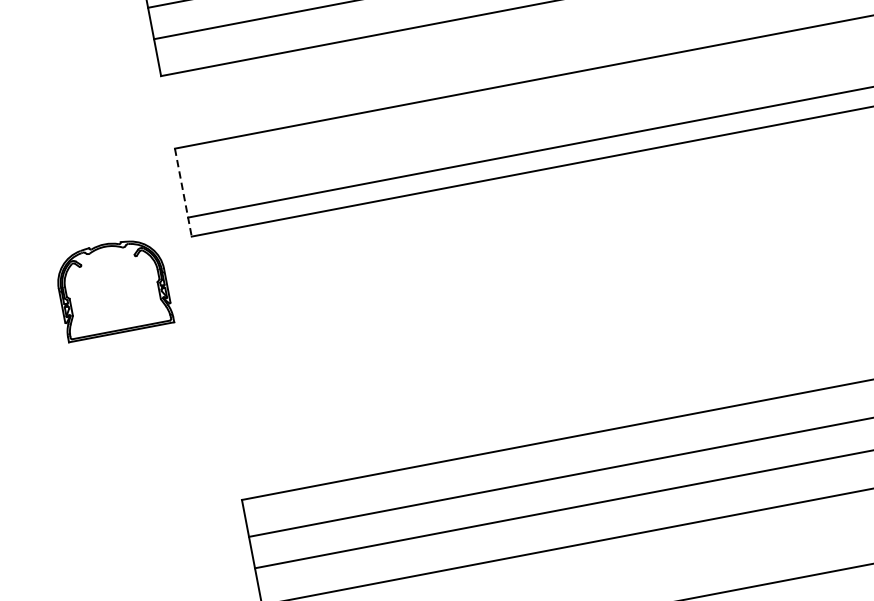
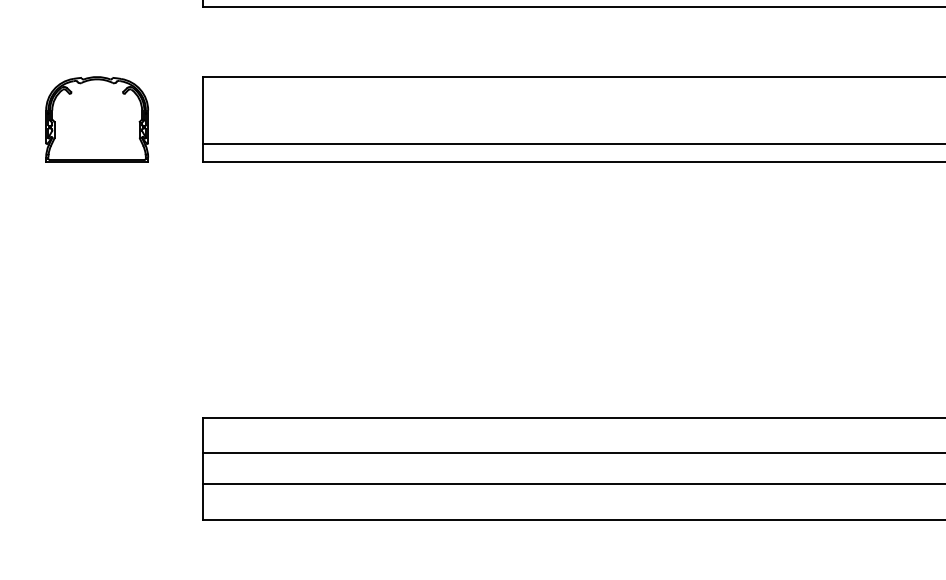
line: (182, 192) -> (202, 119), dashed -> solid
part: (112, 288) -> (96, 119), moved

